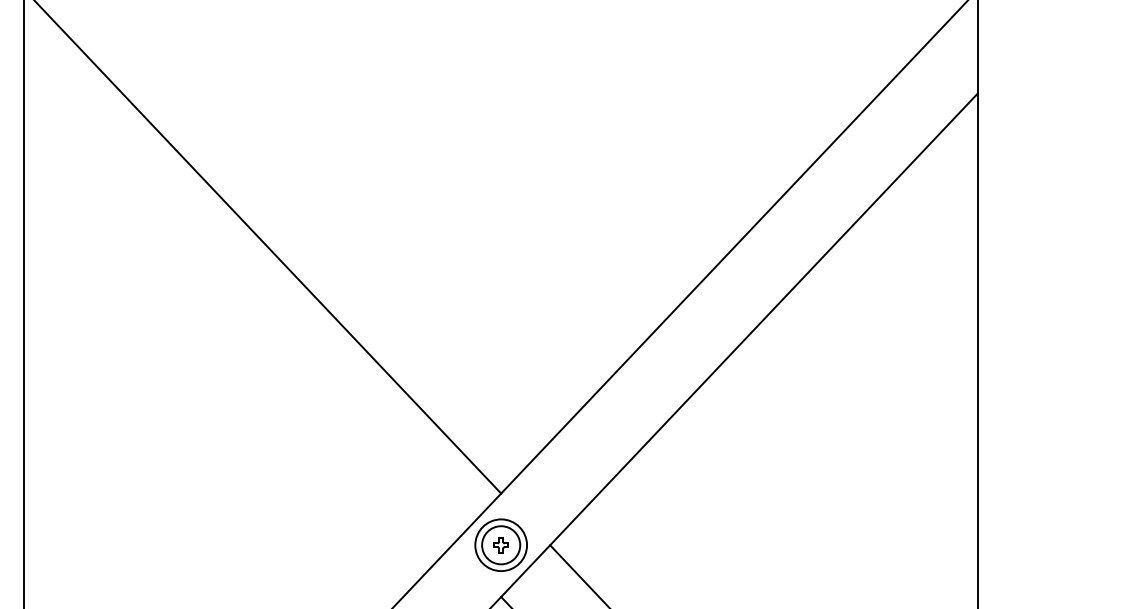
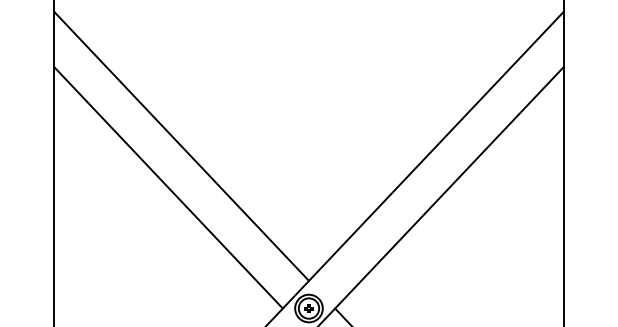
line: (238, 318) -> (168, 187), added

